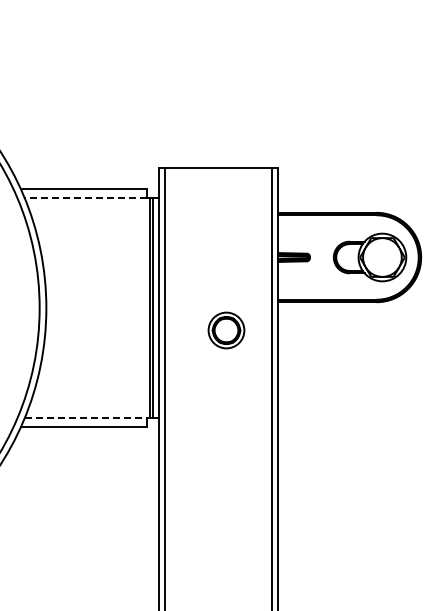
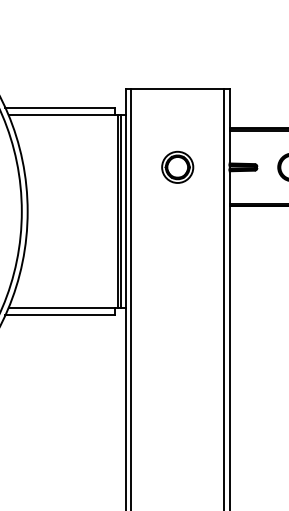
line: (85, 197) -> (61, 115), dashed -> solid
part: (226, 330) -> (177, 167), moved
line: (86, 418) -> (62, 307), dashed -> solid

